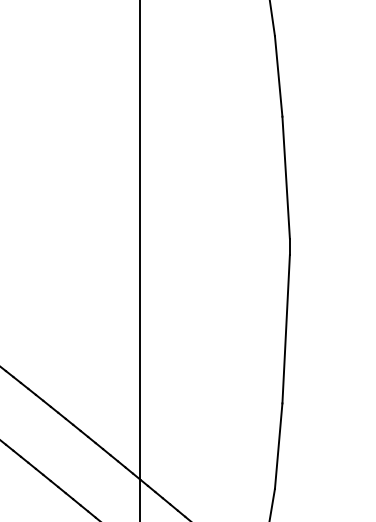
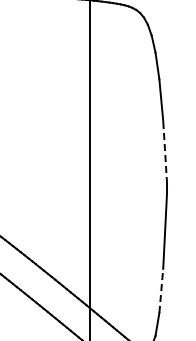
line: (286, 177) -> (165, 152), solid -> dashed
line: (279, 445) -> (161, 290), solid -> dashed

